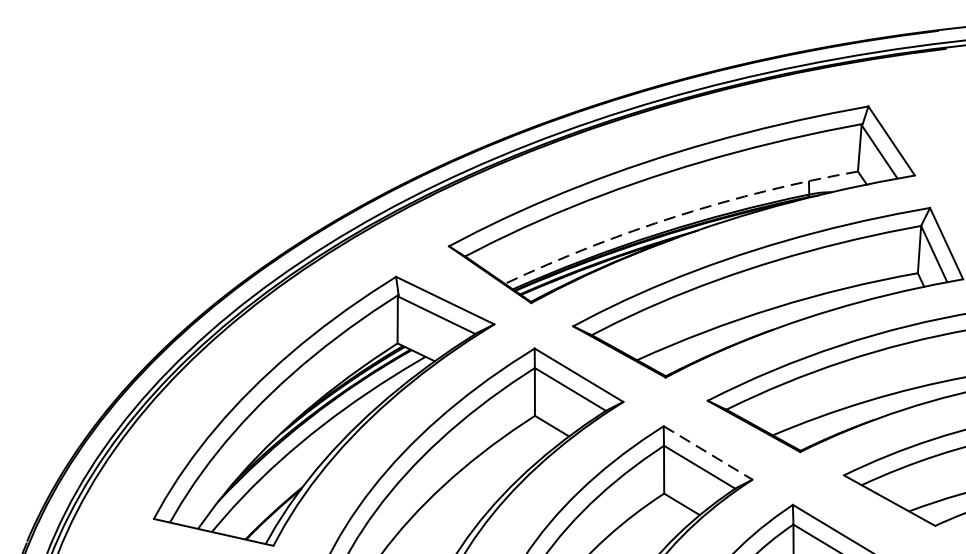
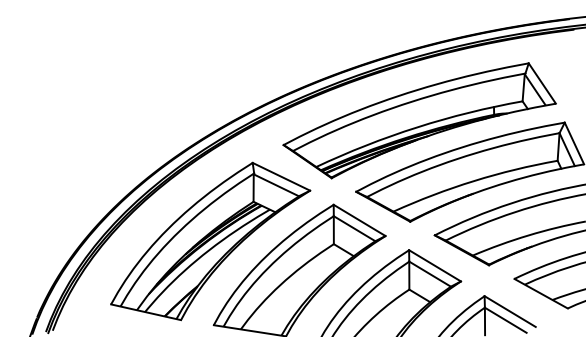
arc: (678, 216) -> (417, 127), dashed -> solid
line: (708, 454) -> (435, 266), dashed -> solid

